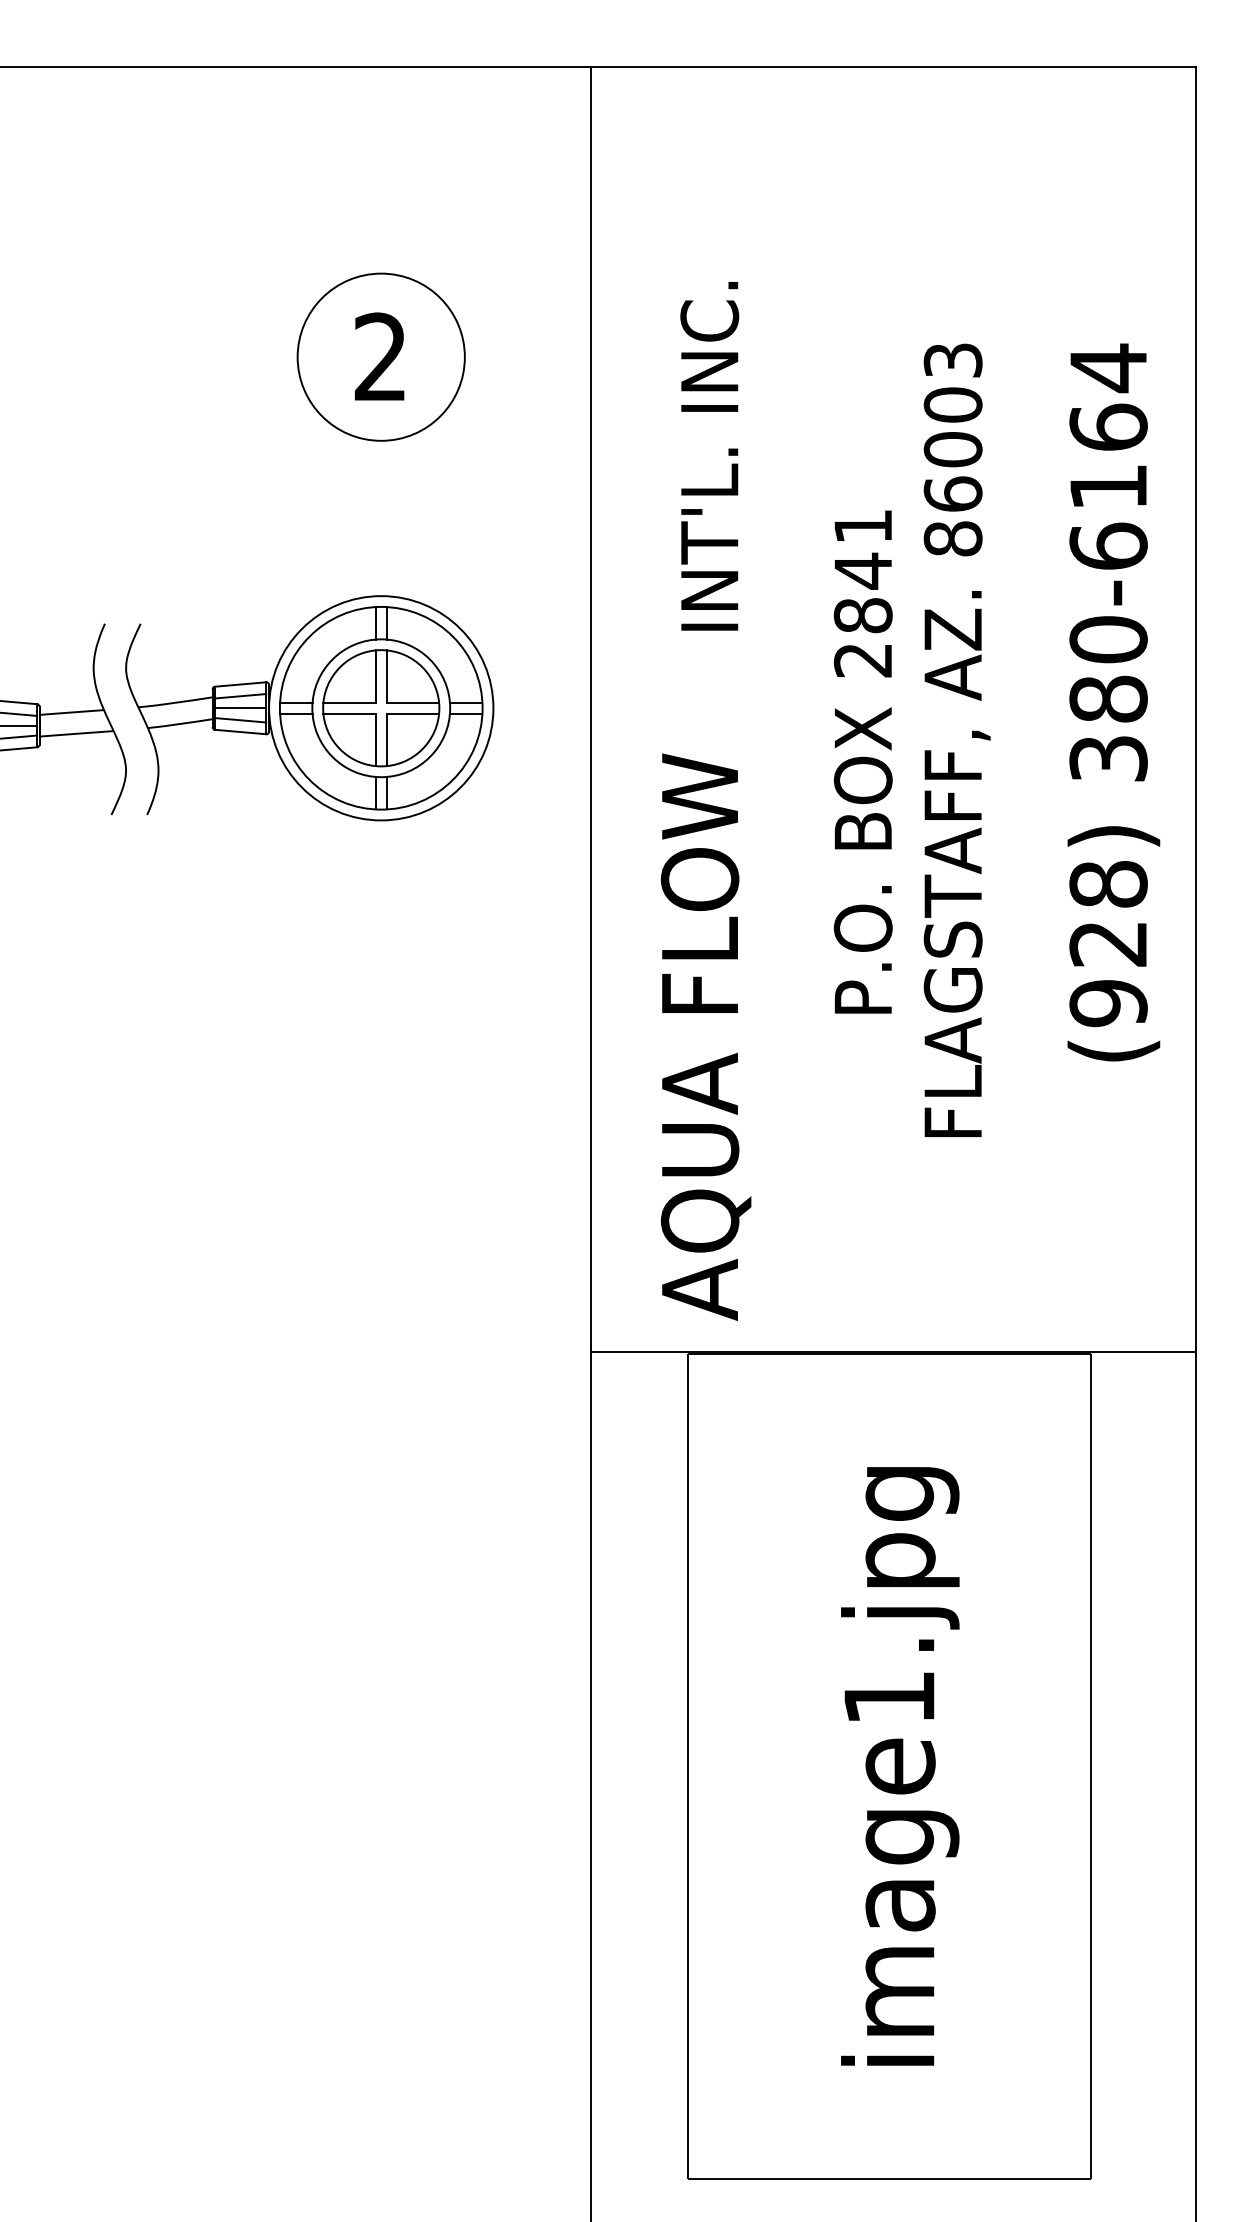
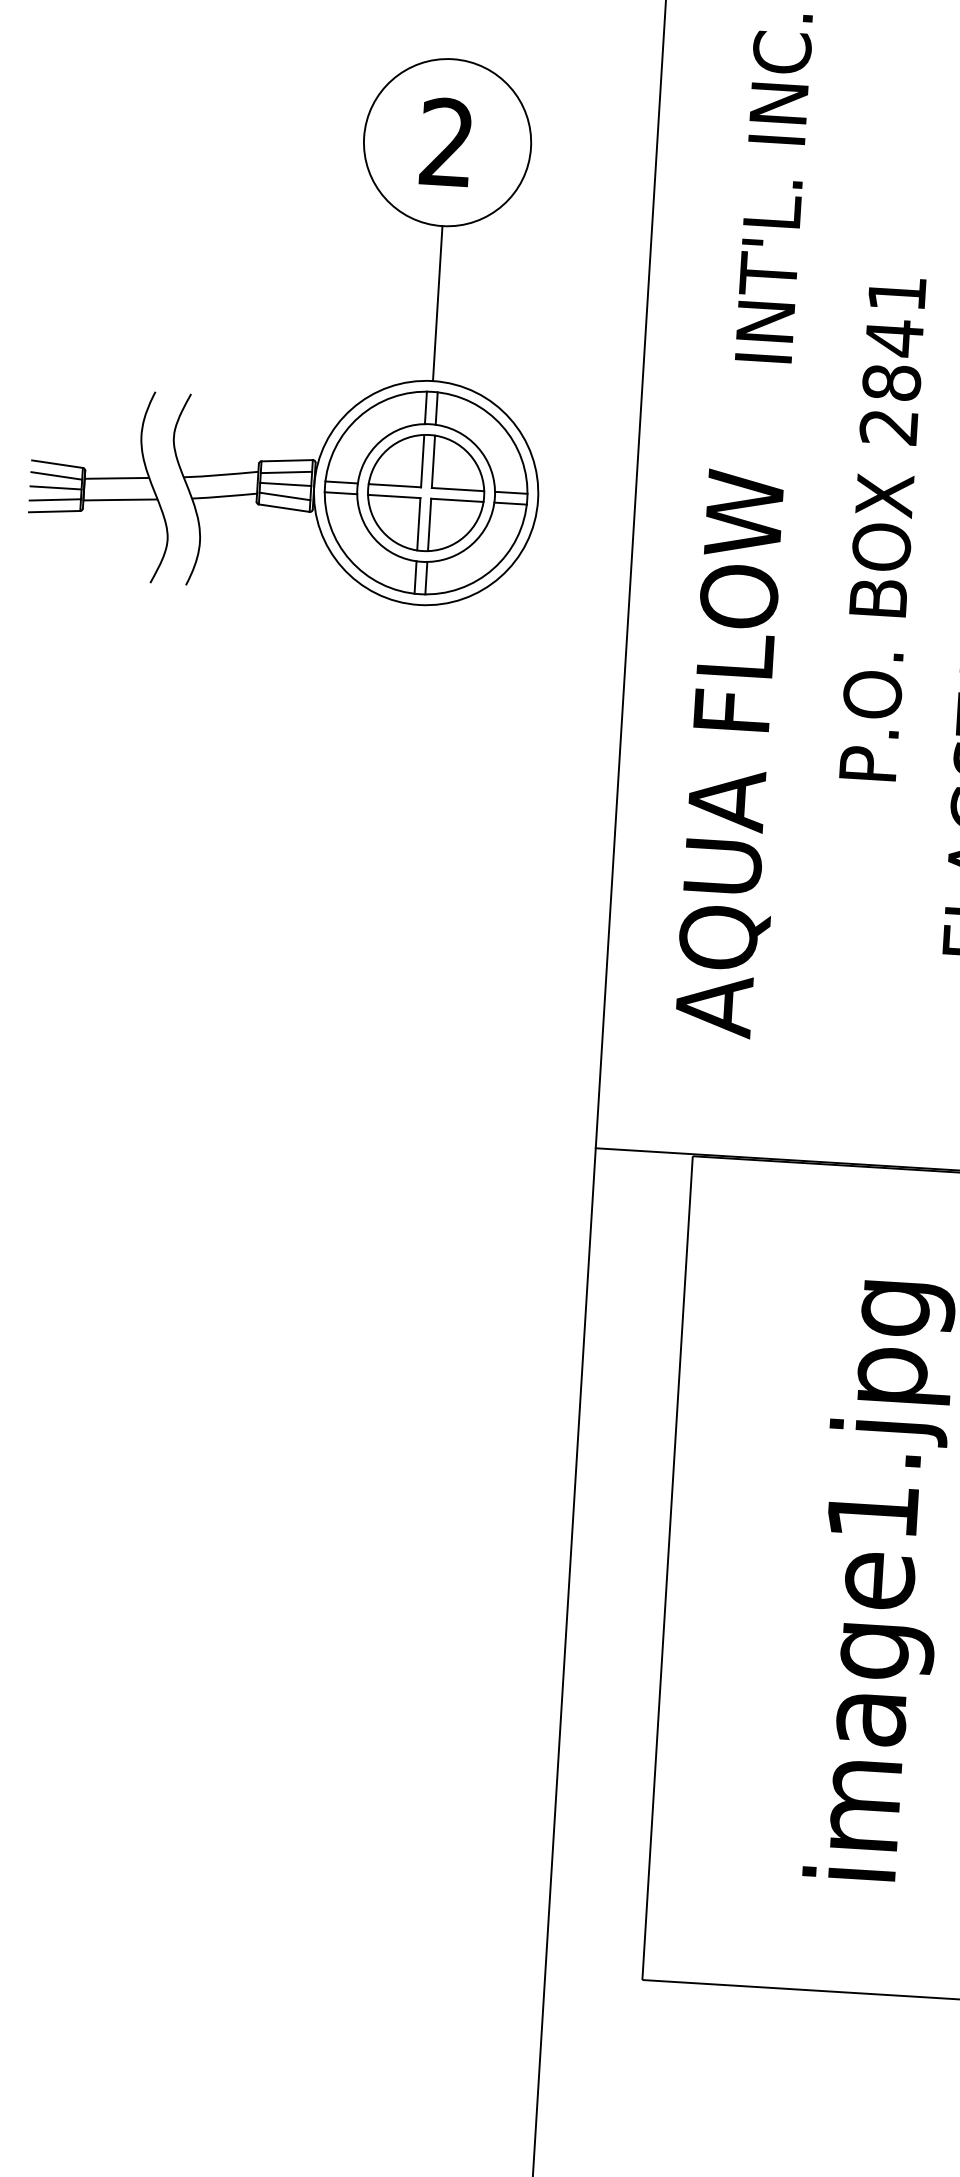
text: (709, 456) -> (773, 187), moved
line: (381, 518) -> (437, 303), added
text: (862, 761) -> (882, 528), moved
text: (705, 1036) -> (735, 753), moved

